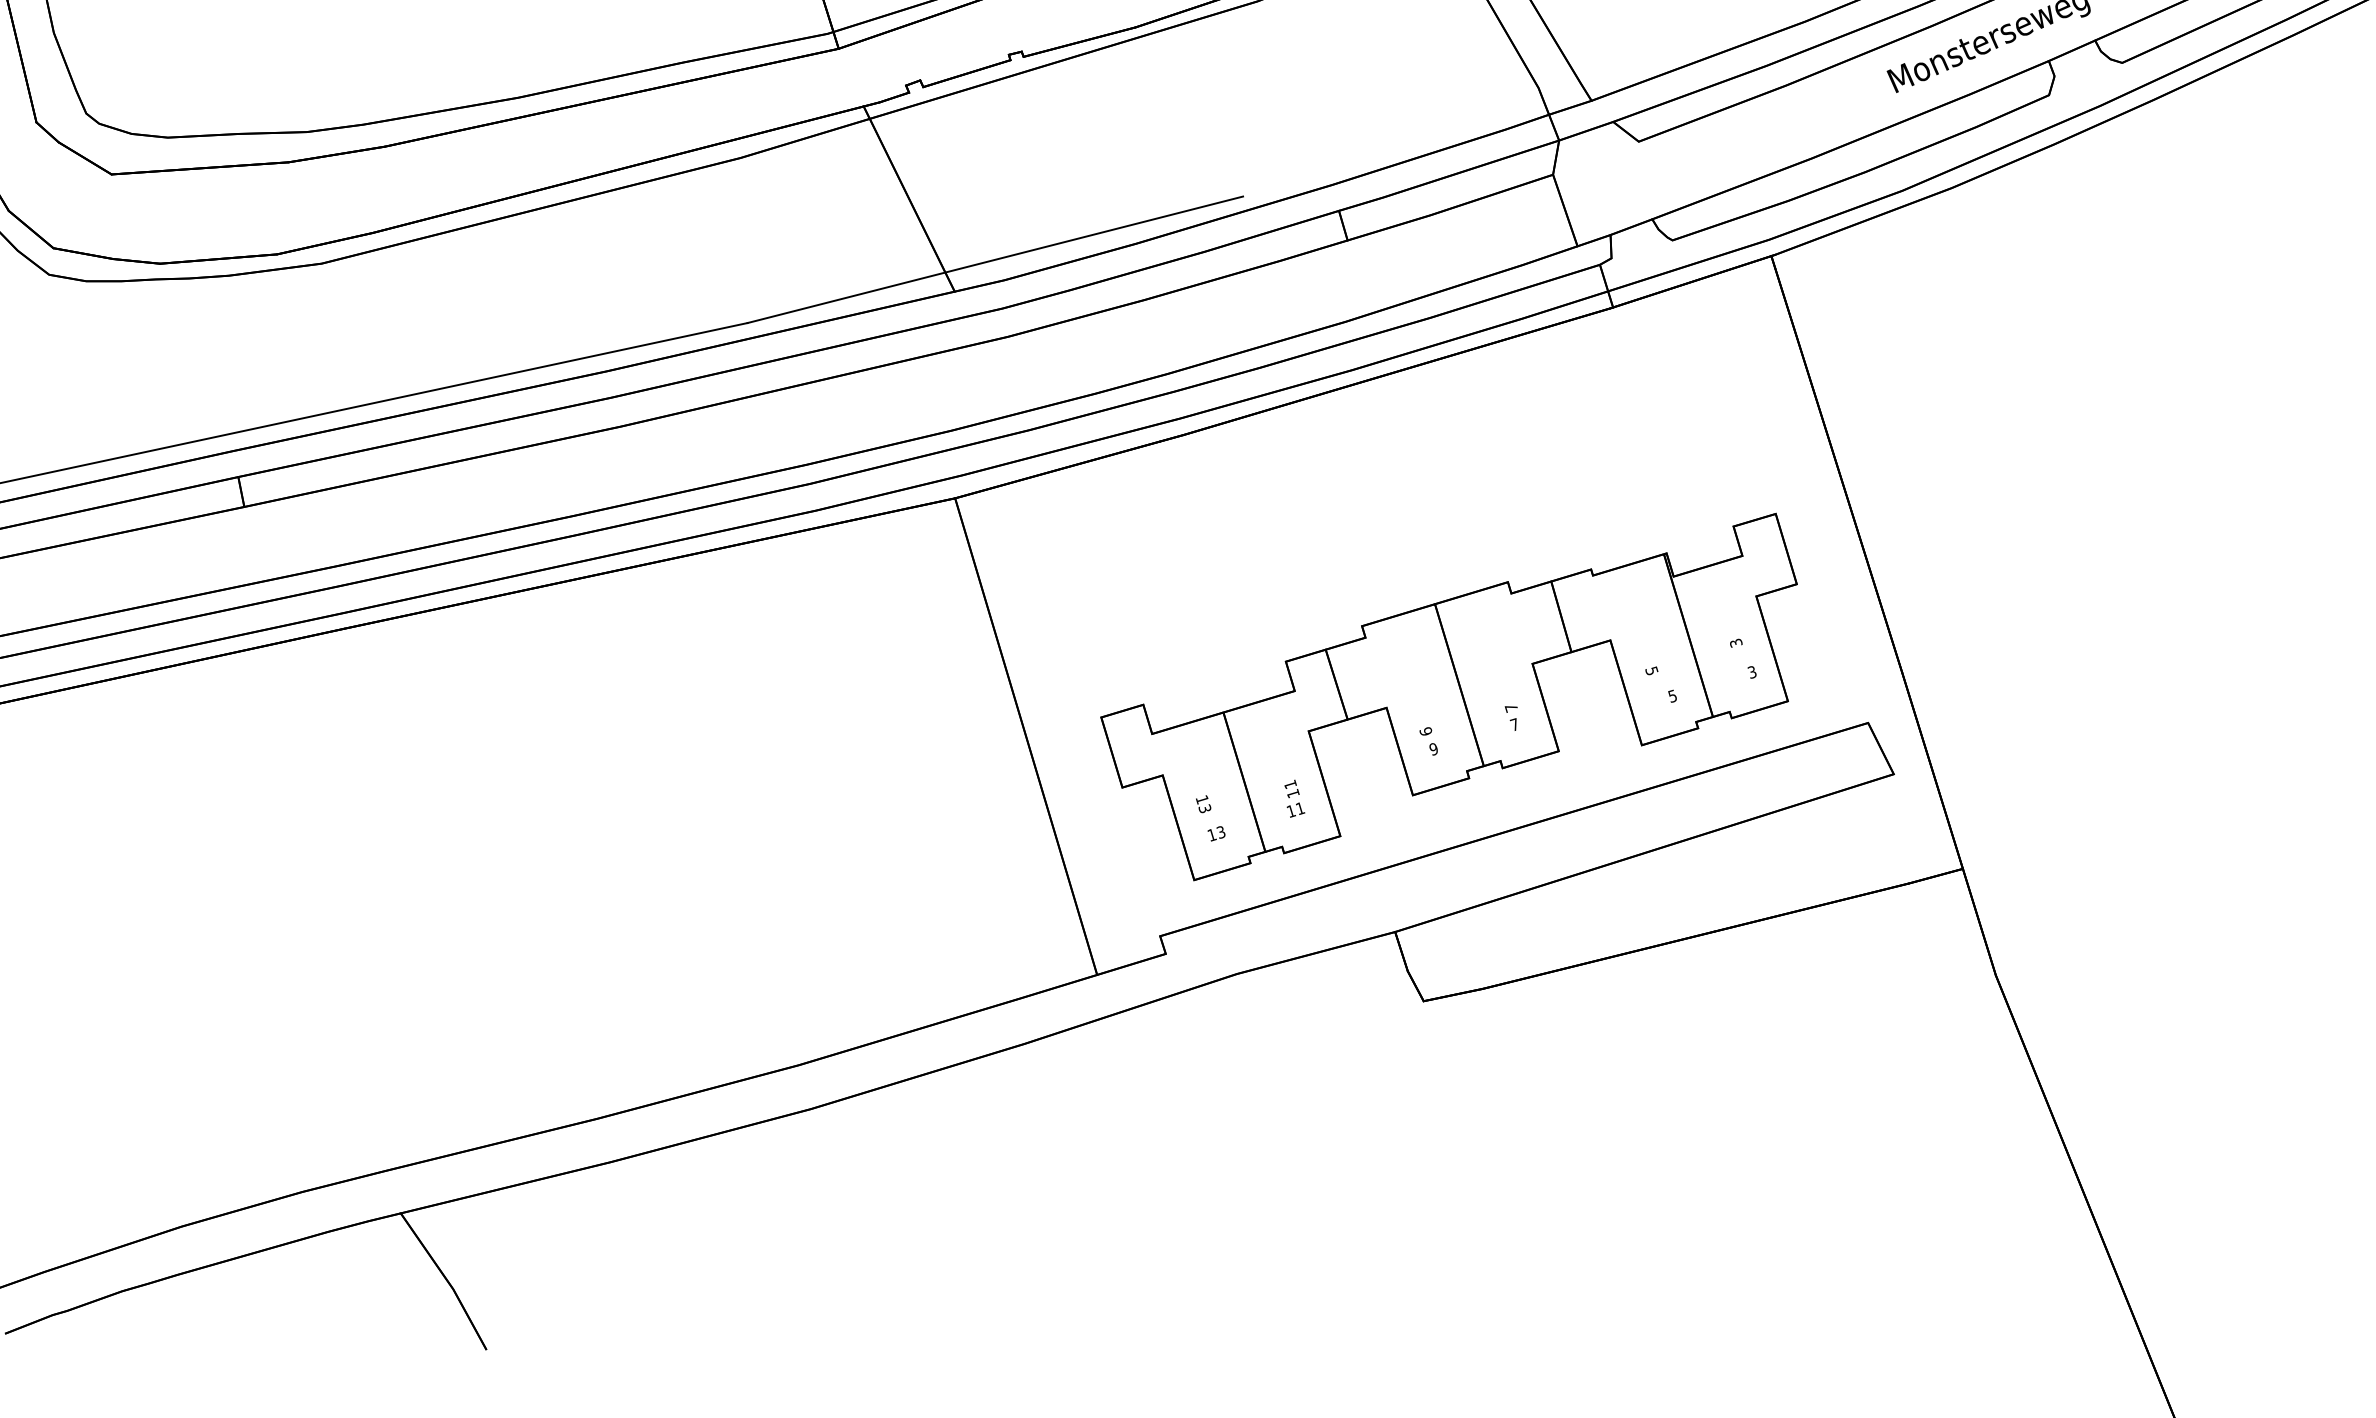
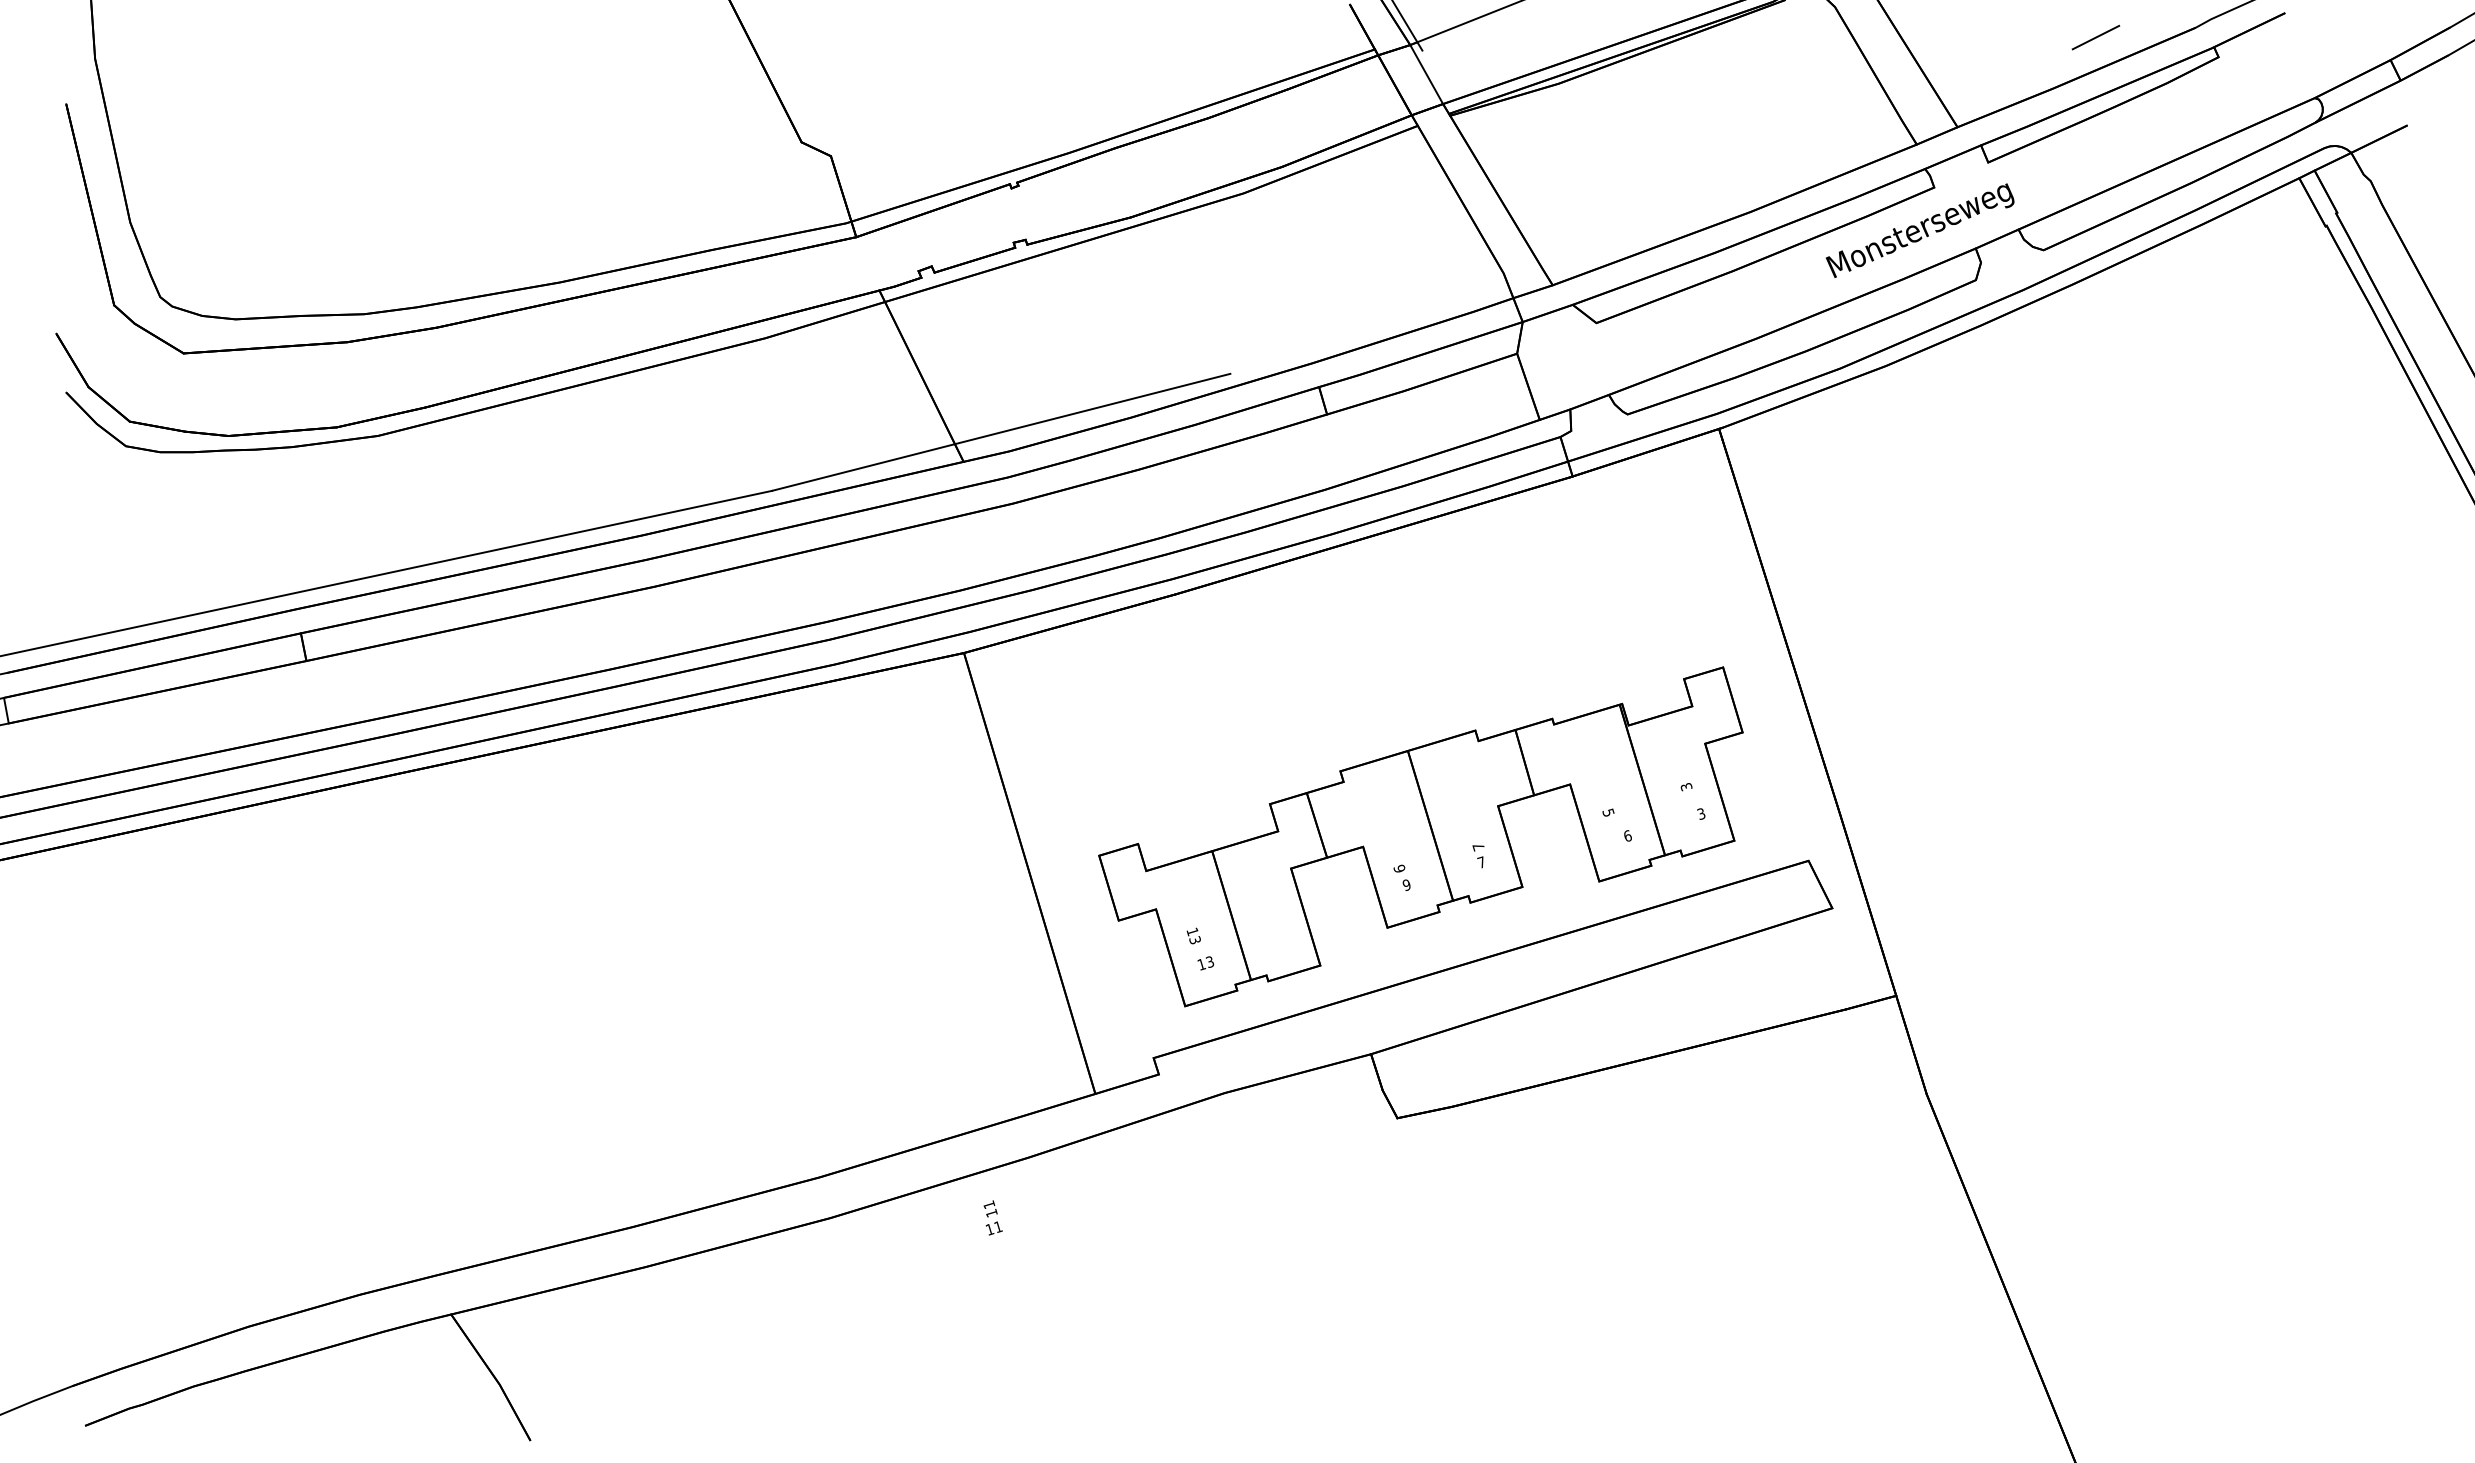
text: (1672, 696) -> (1627, 836), 5 -> 6
text: (1294, 798) -> (992, 1217), moved

